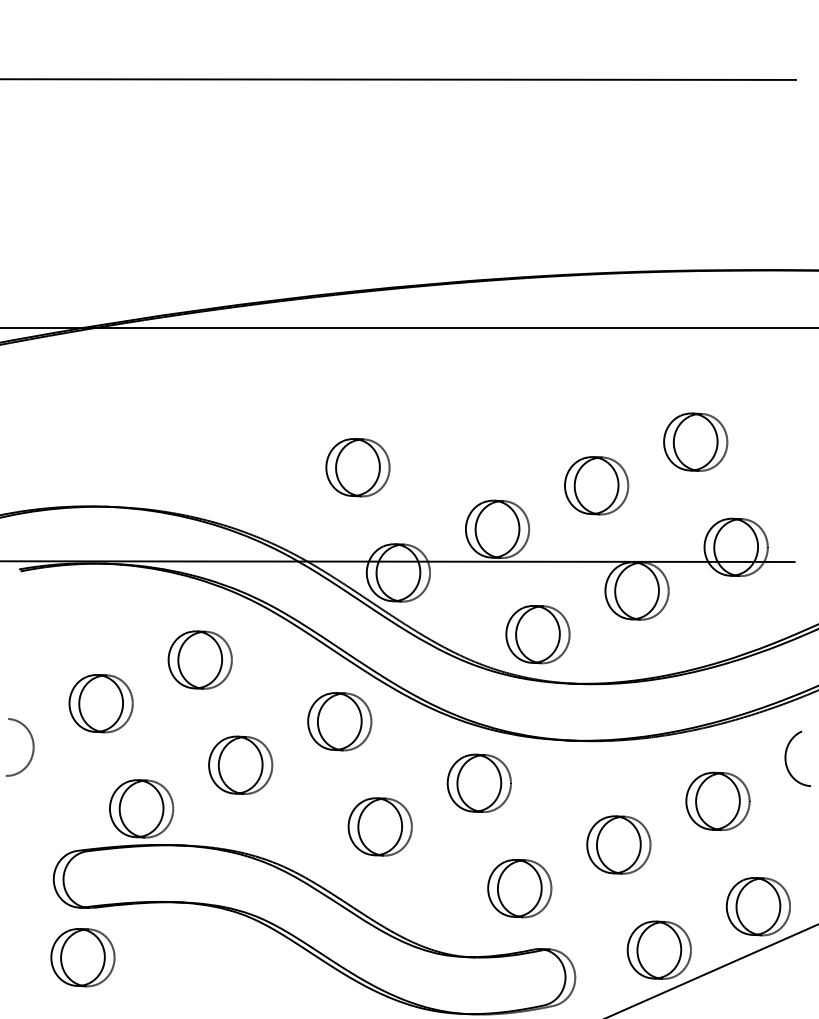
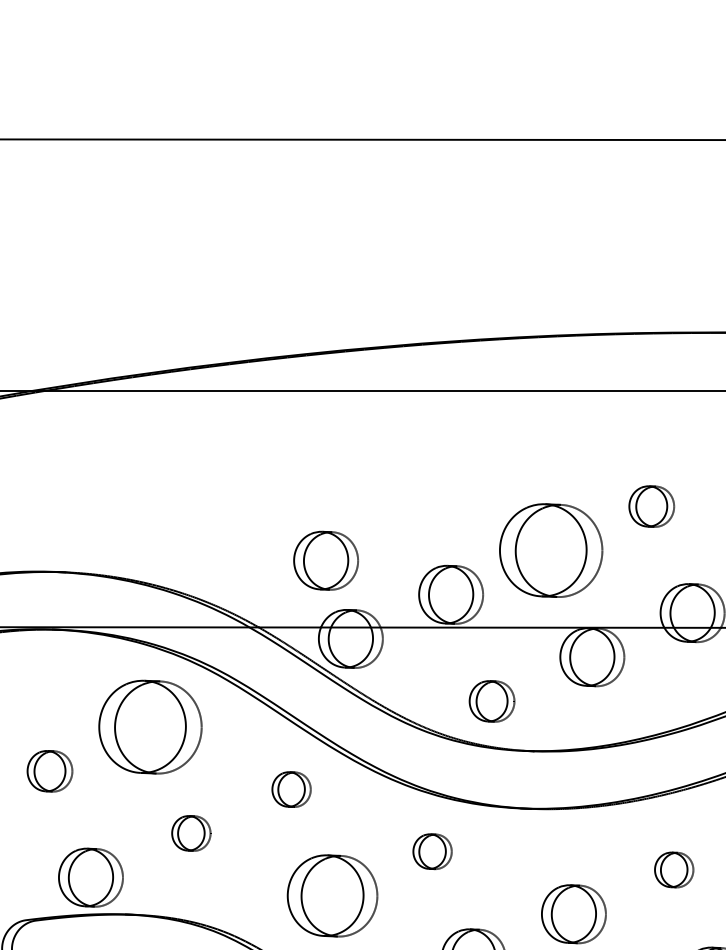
part: (695, 441) -> (651, 505), size x0.7
part: (357, 467) -> (325, 560), moved
part: (596, 485) -> (551, 550), size x1.6
part: (537, 634) -> (491, 701), size x0.7
part: (199, 659) -> (149, 726), size x1.6
part: (100, 703) -> (49, 771), size x0.7
part: (339, 721) -> (291, 789), size x0.6
part: (240, 764) -> (191, 832), size x0.6
part: (478, 782) -> (431, 851), size x0.6
part: (717, 800) -> (673, 869), size x0.6
part: (379, 826) -> (331, 895), size x1.4

